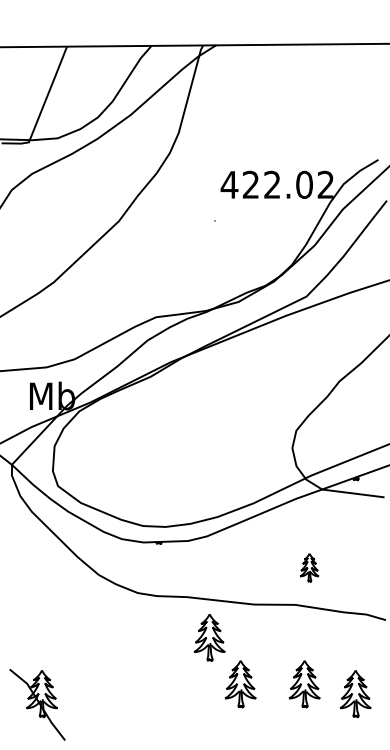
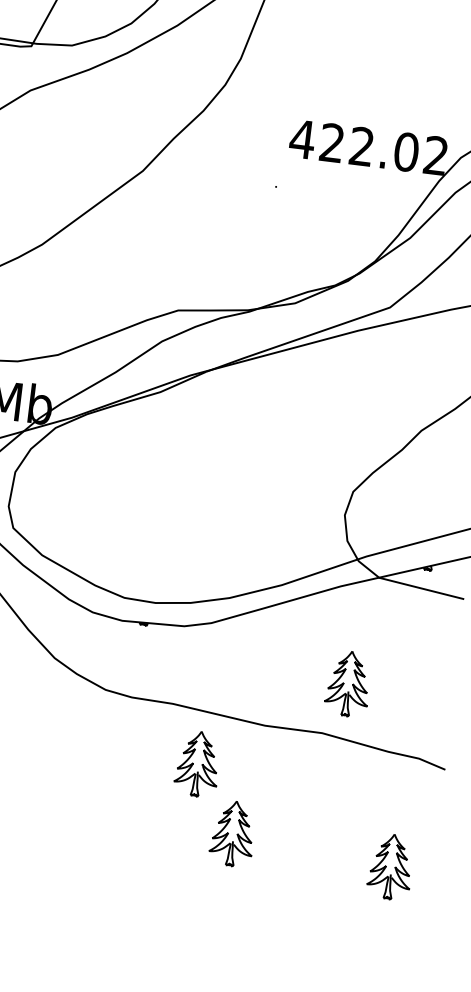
part: (309, 567) -> (348, 683), size x1.67
part: (304, 684) -> (321, 845), removed

